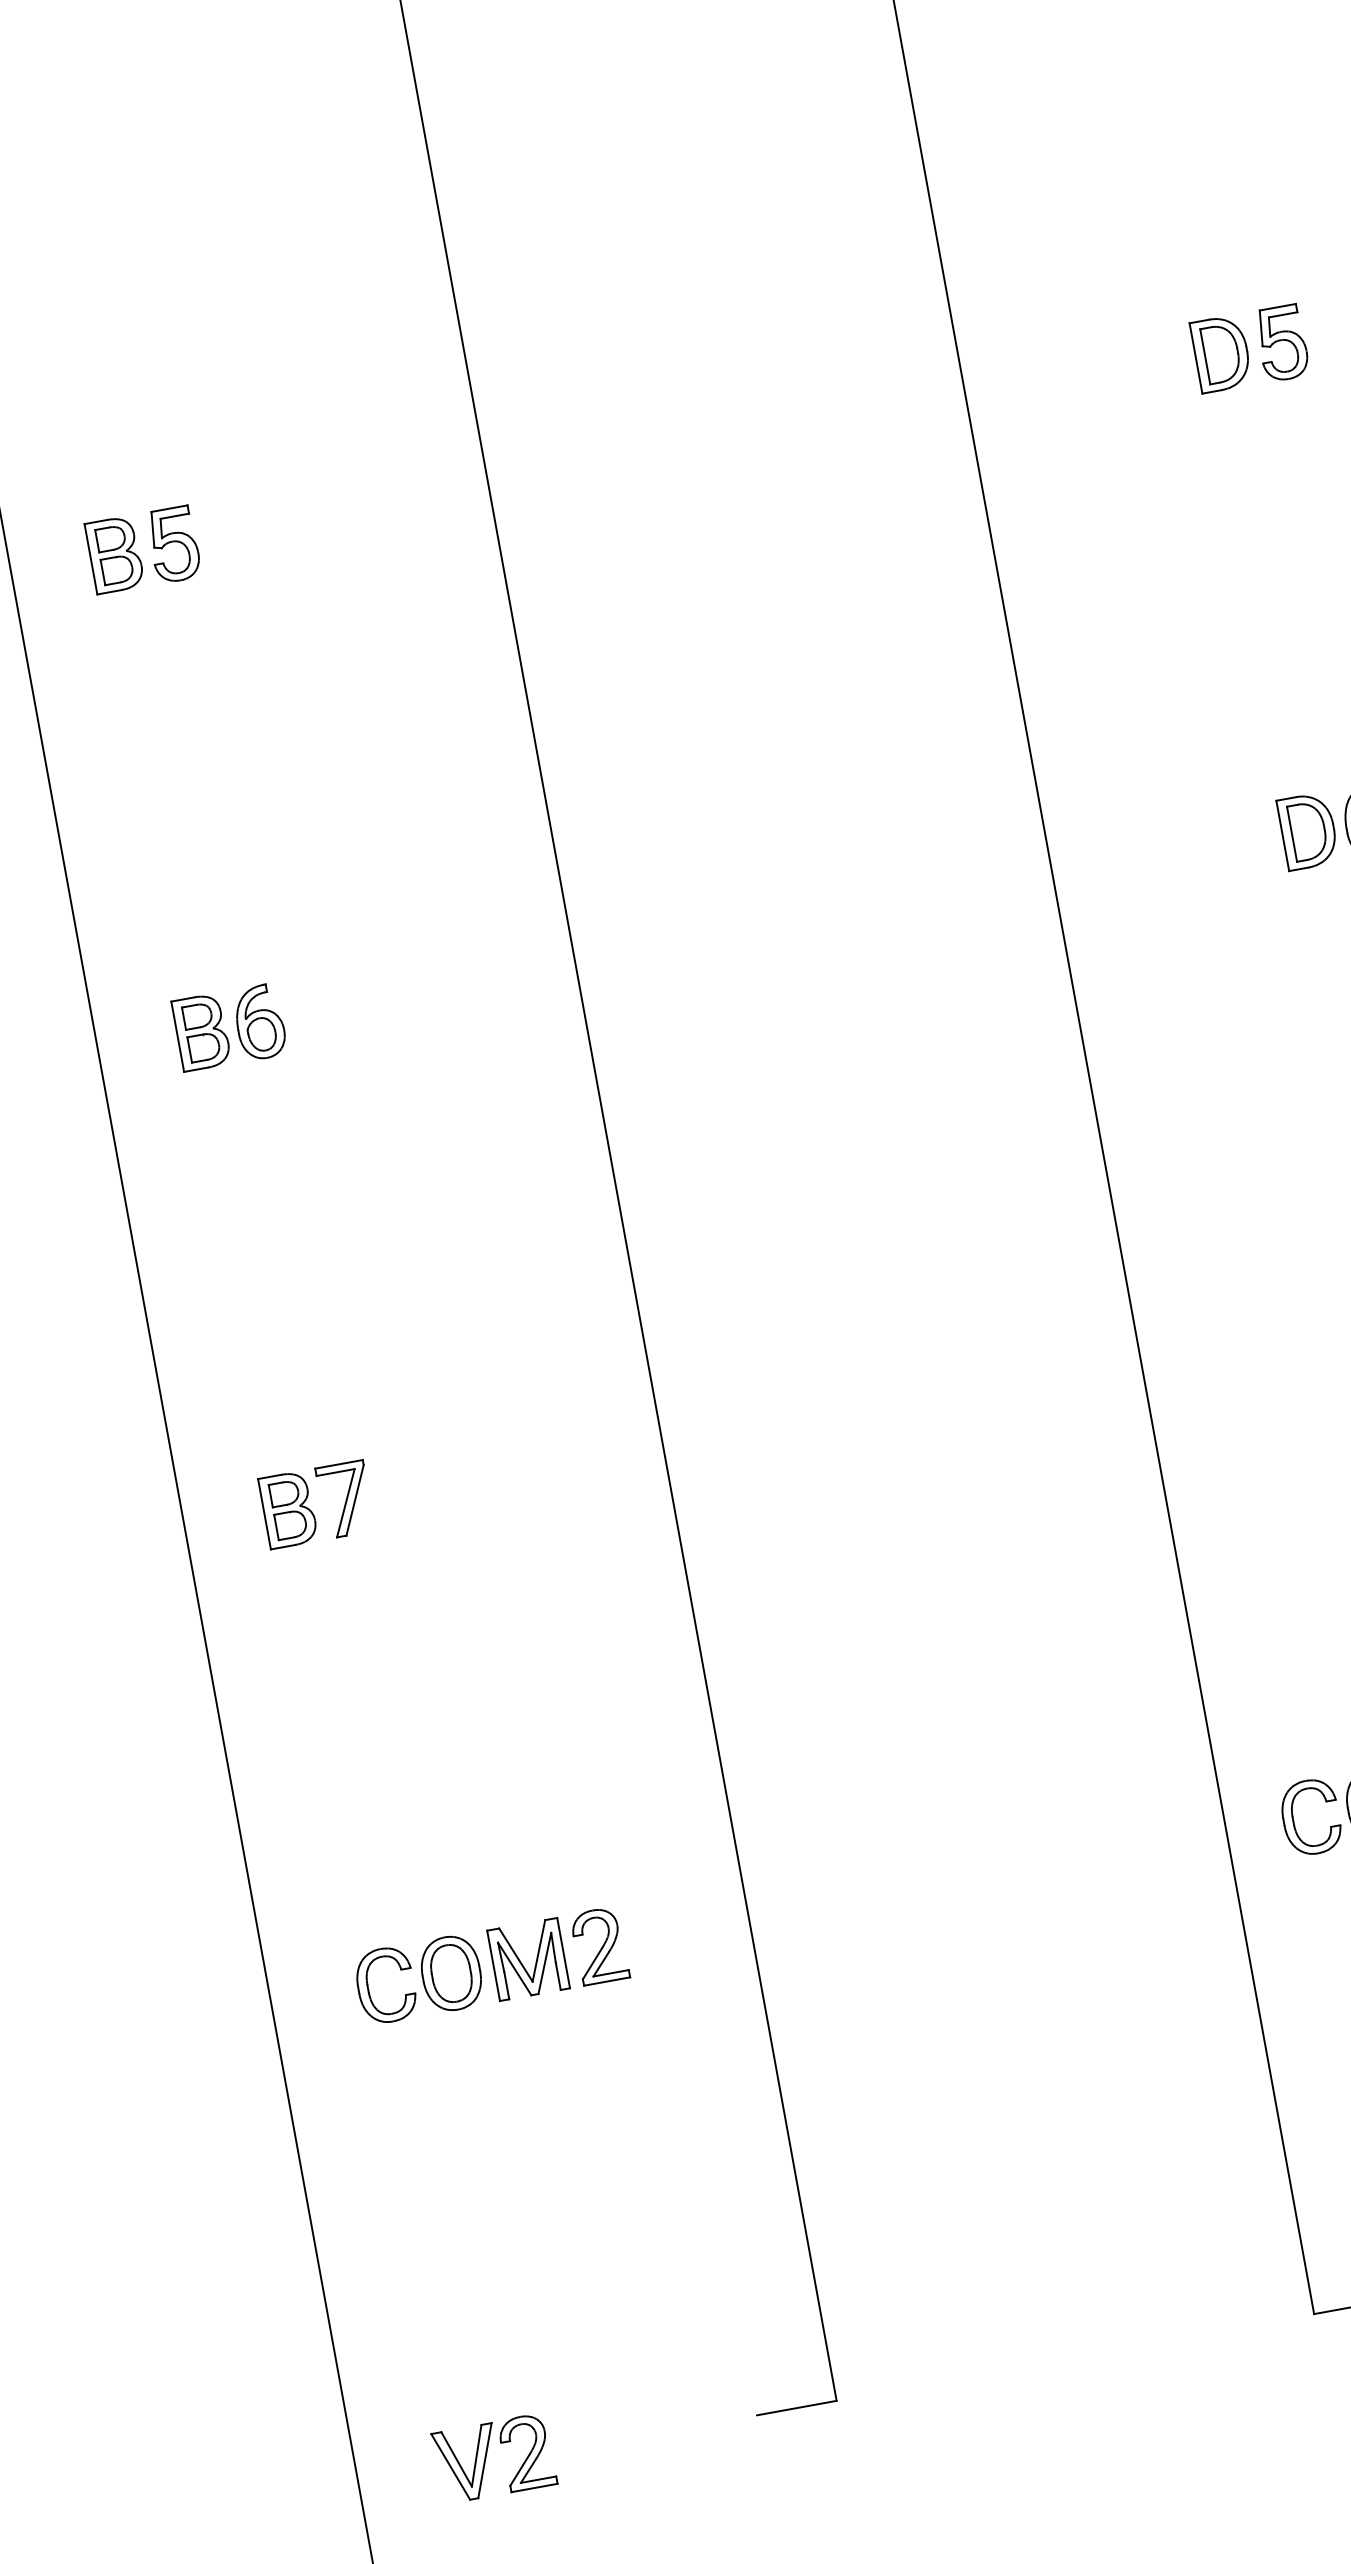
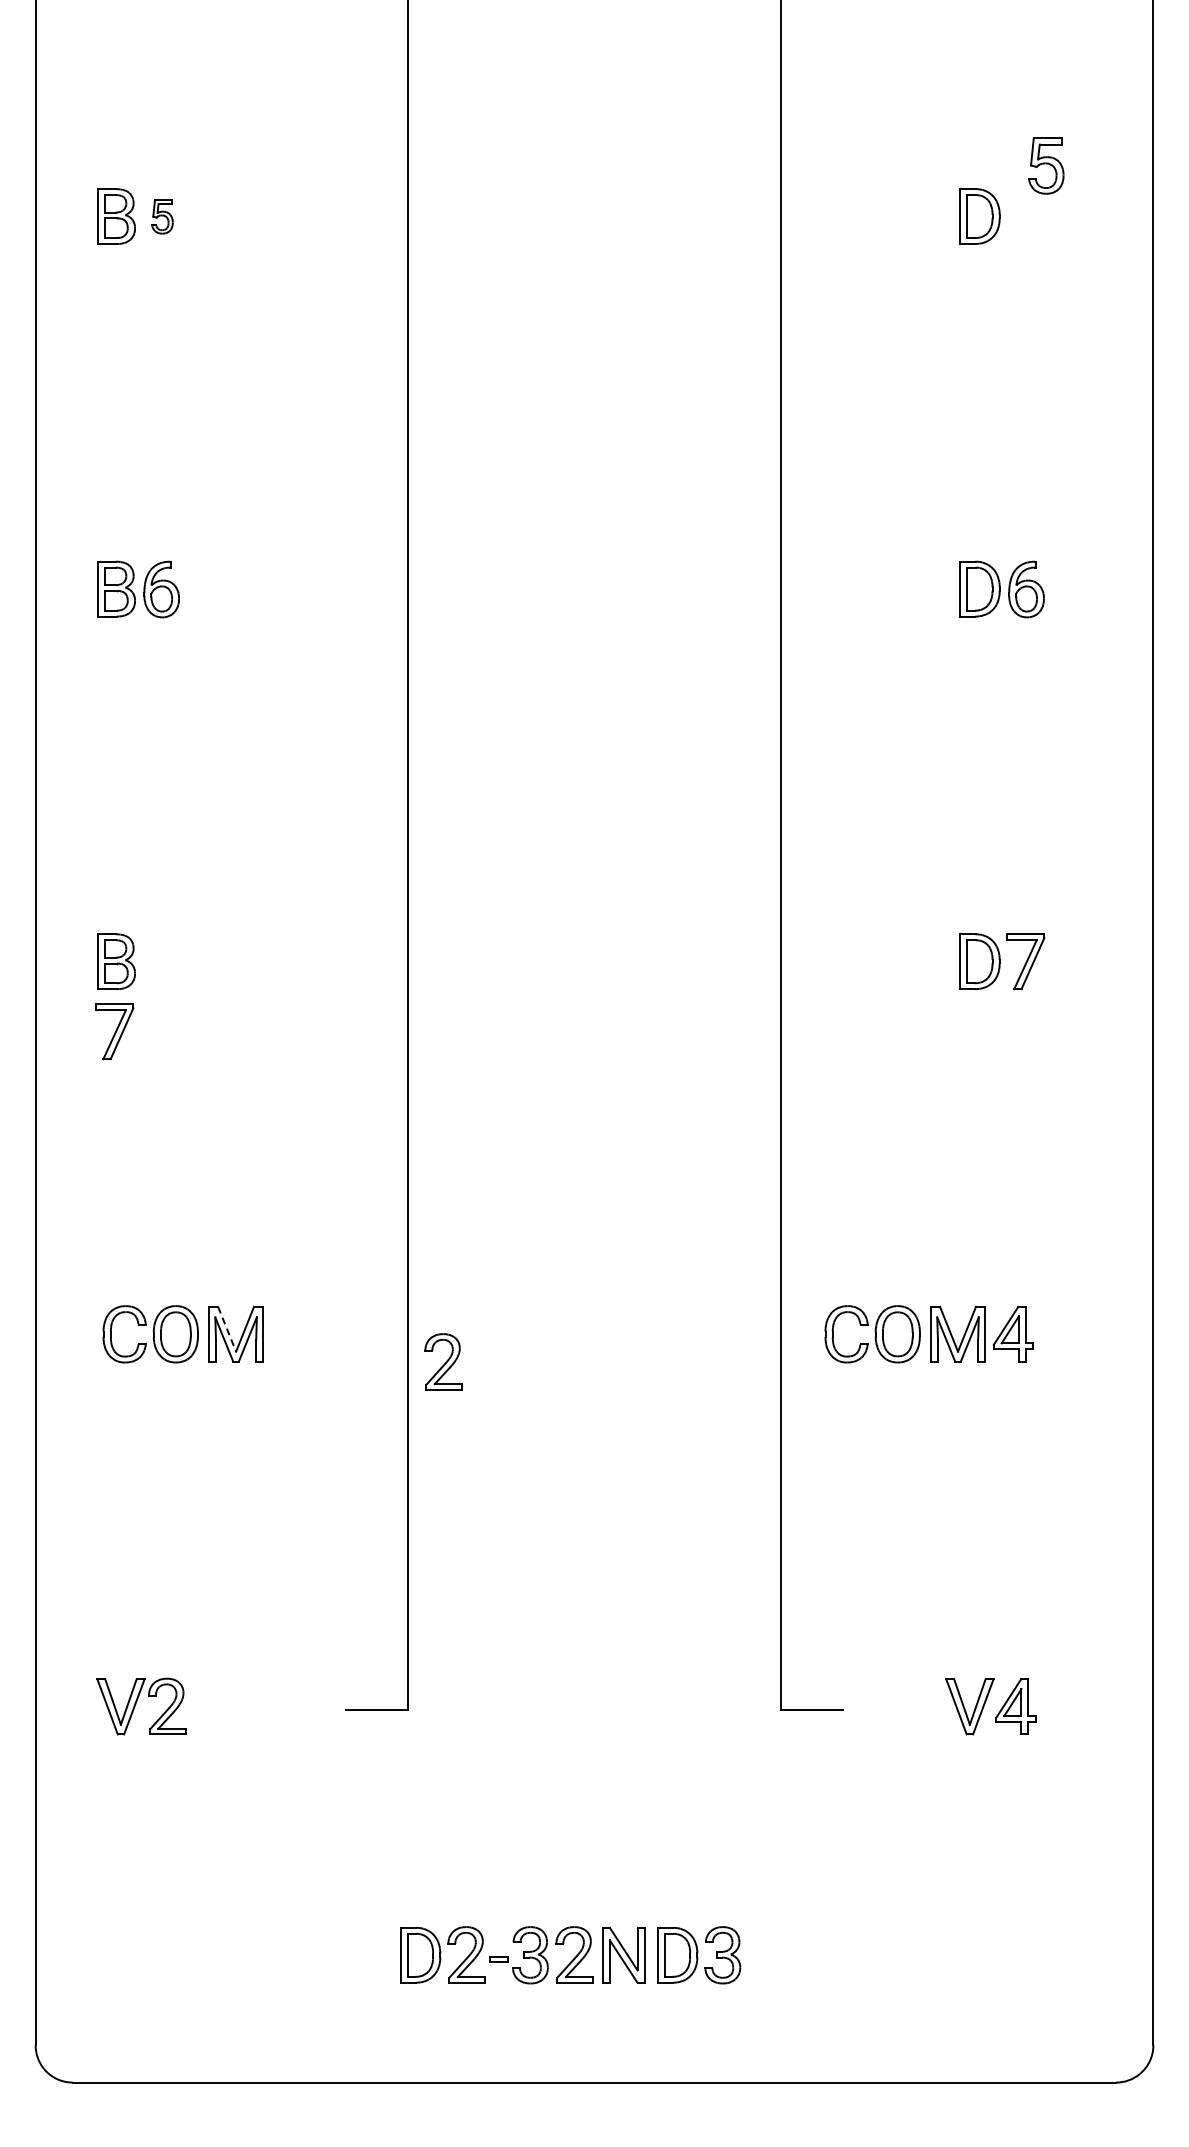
part: (1282, 342) -> (1046, 165), moved
part: (173, 544) -> (162, 216), size x0.6
part: (344, 1499) -> (114, 1031), moved
part: (599, 1945) -> (443, 1361), moved
line: (516, 1955) -> (227, 1329), solid -> dashed

